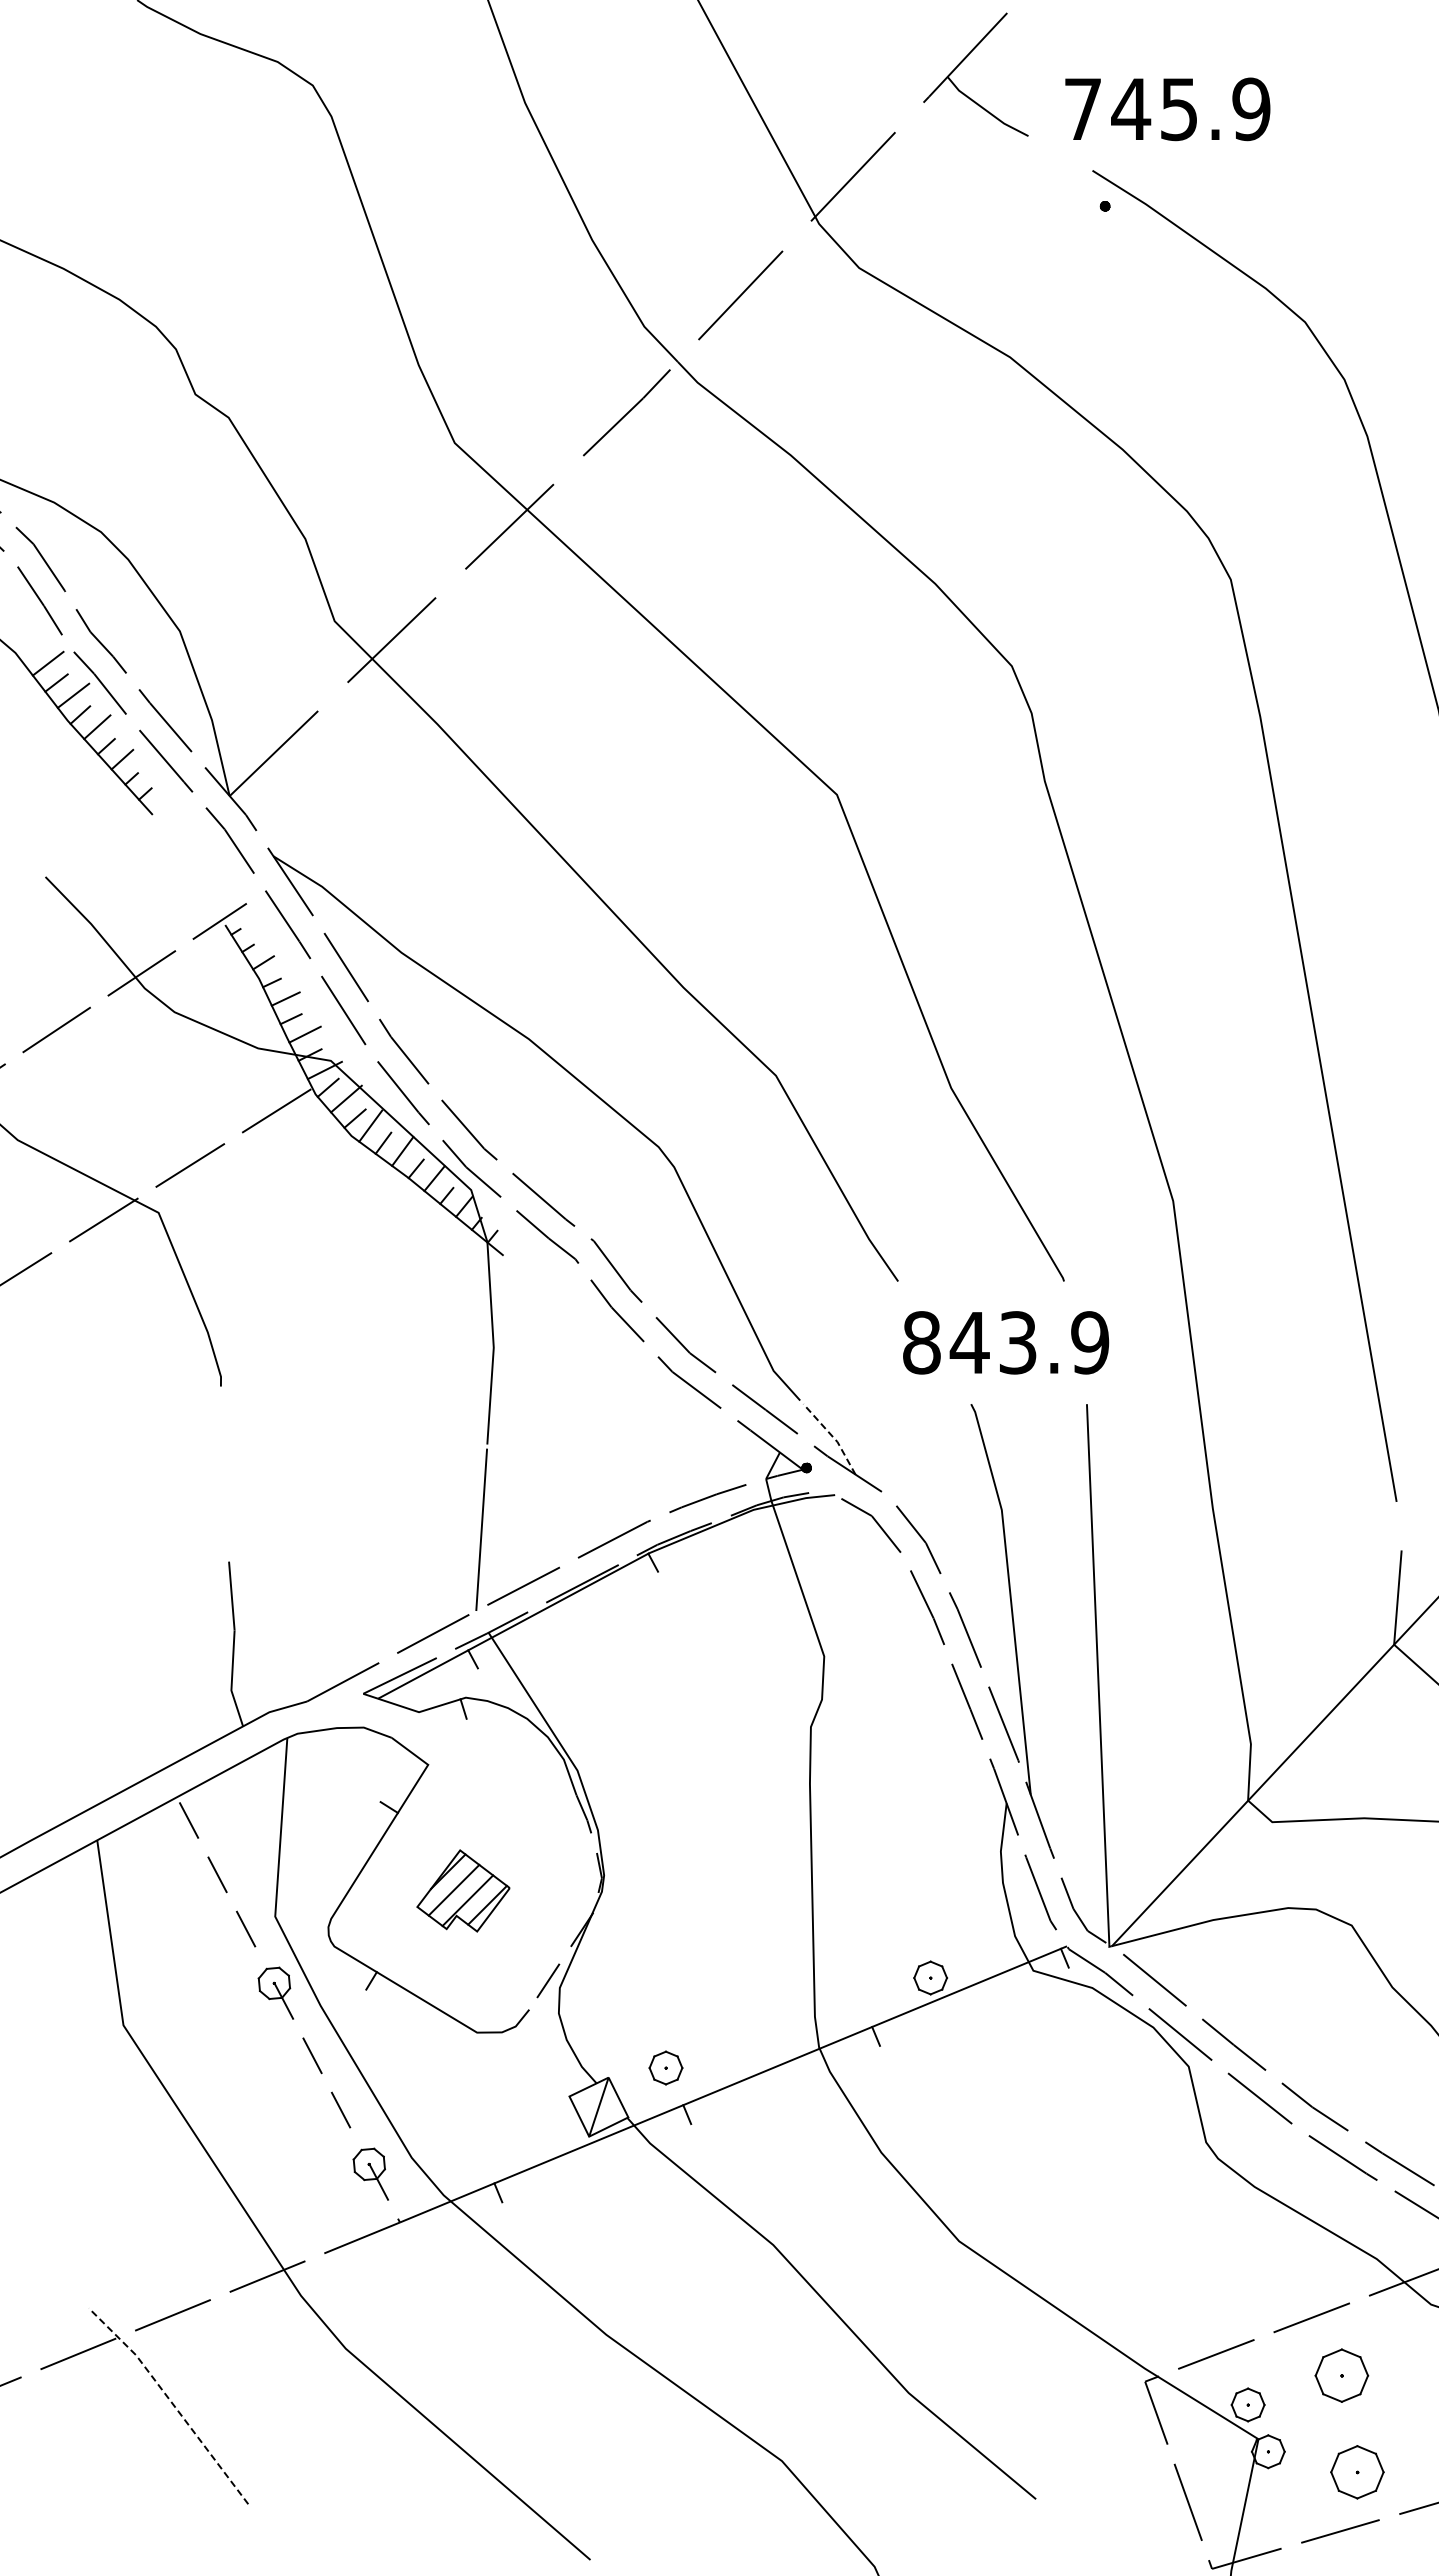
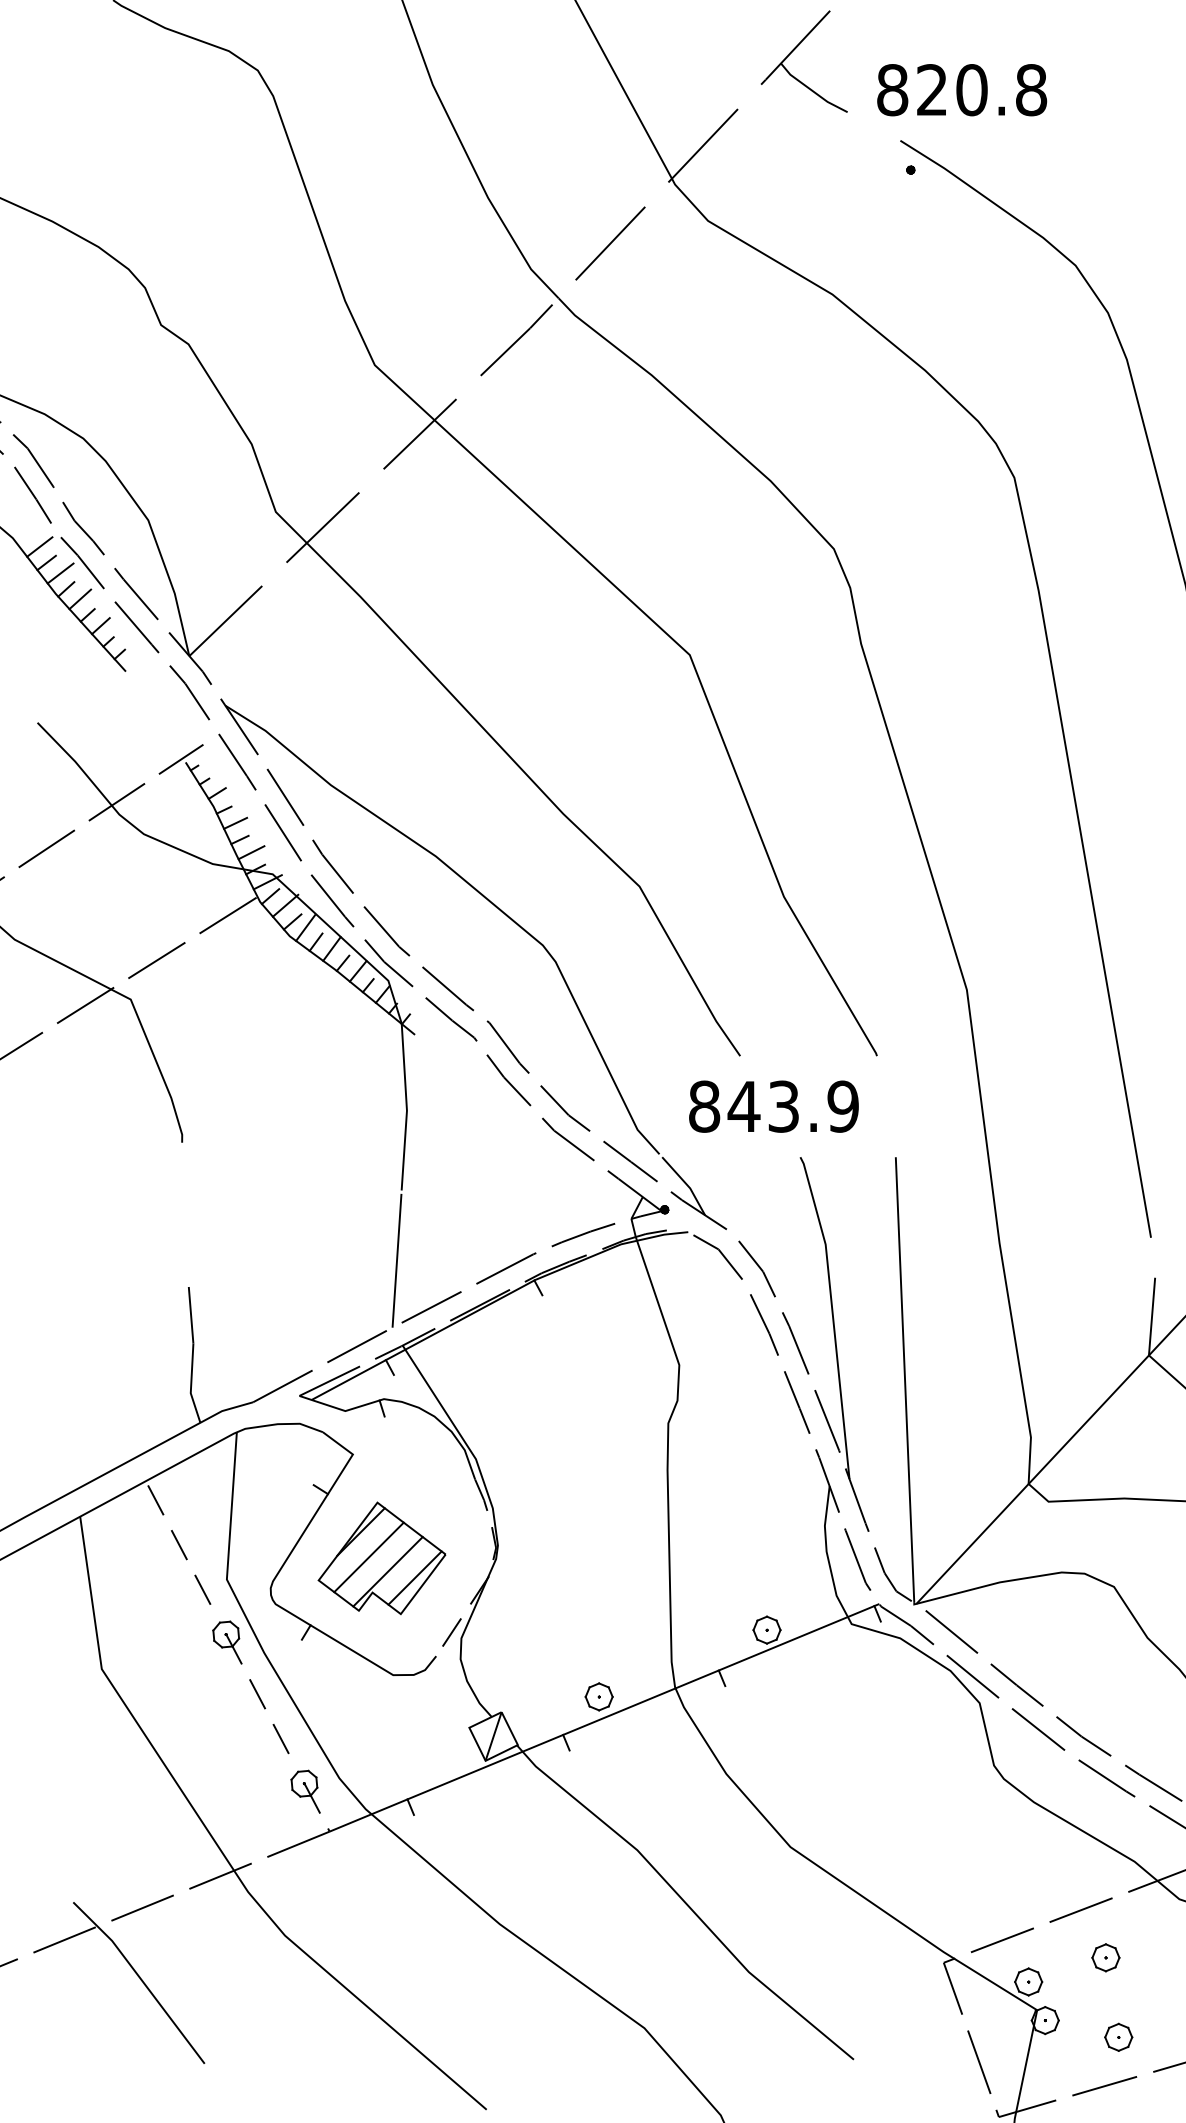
text: (1167, 109) -> (962, 90), 745.9 -> 820.8
text: (1006, 1342) -> (774, 1106), moved
line: (833, 1437) -> (686, 1184), dashed -> solid
part: (463, 1890) -> (382, 1558), size x1.67
part: (665, 2067) -> (598, 1696), moved
part: (1341, 2375) -> (1105, 1957), size x0.62
line: (171, 2402) -> (141, 1979), dashed -> solid
part: (1357, 2471) -> (1118, 2036), size x0.62

